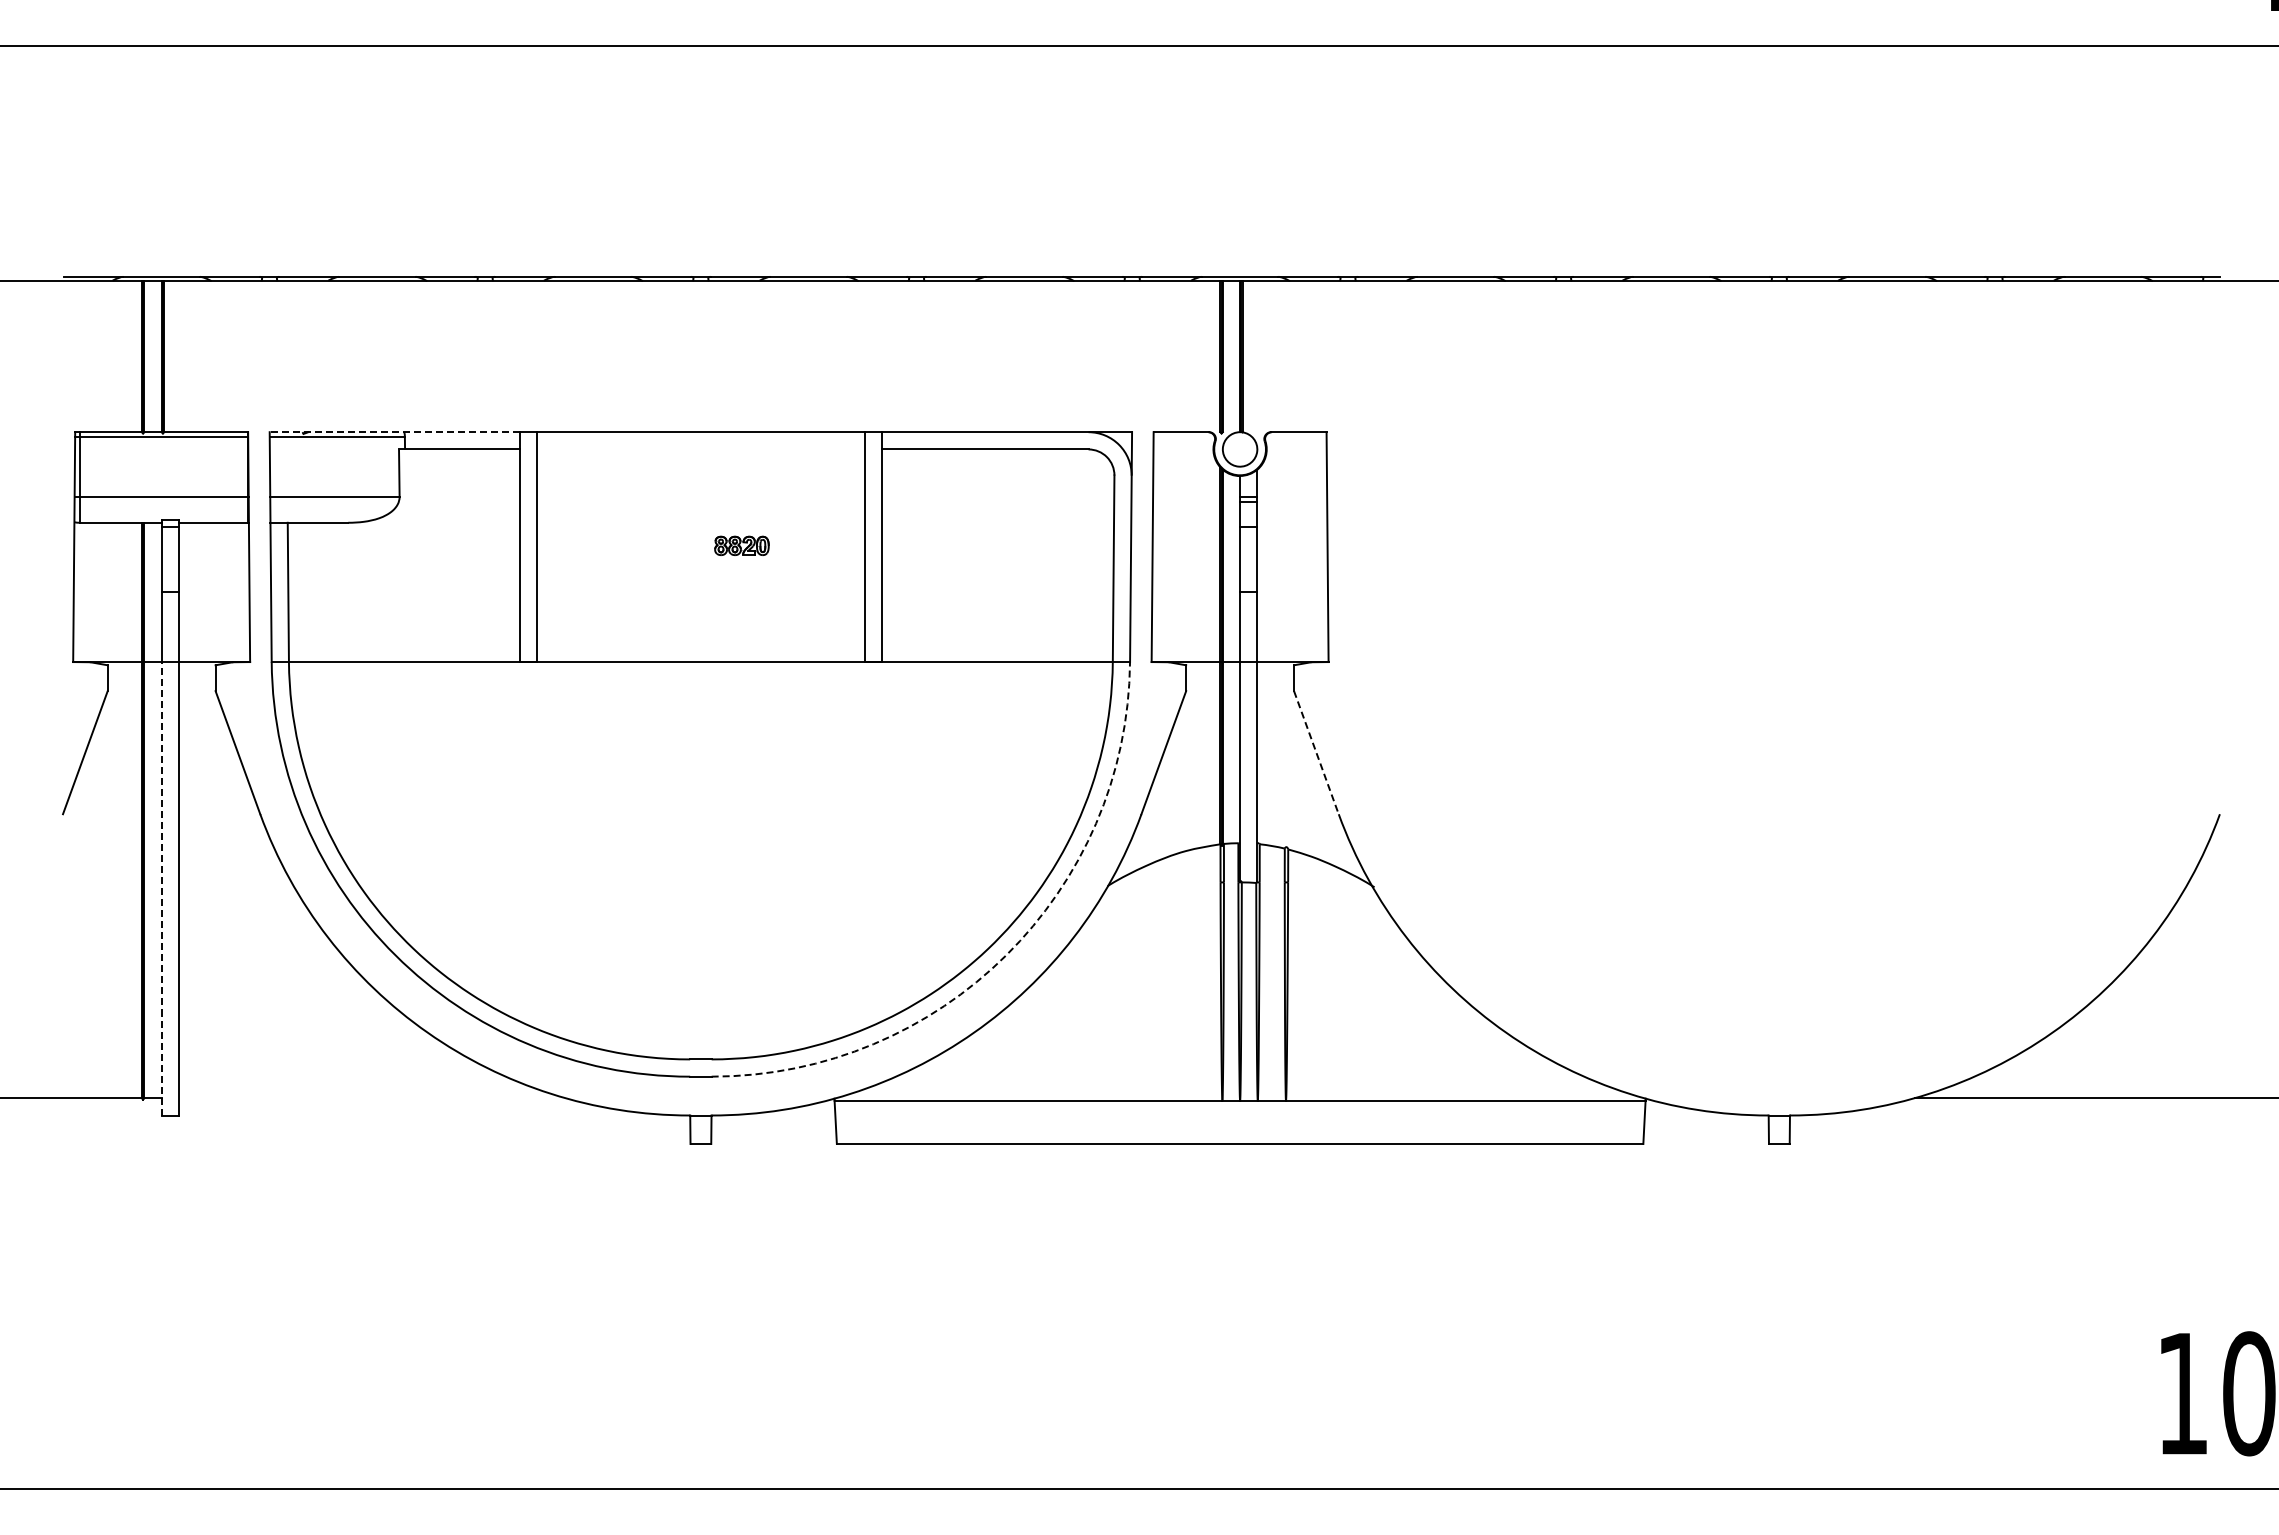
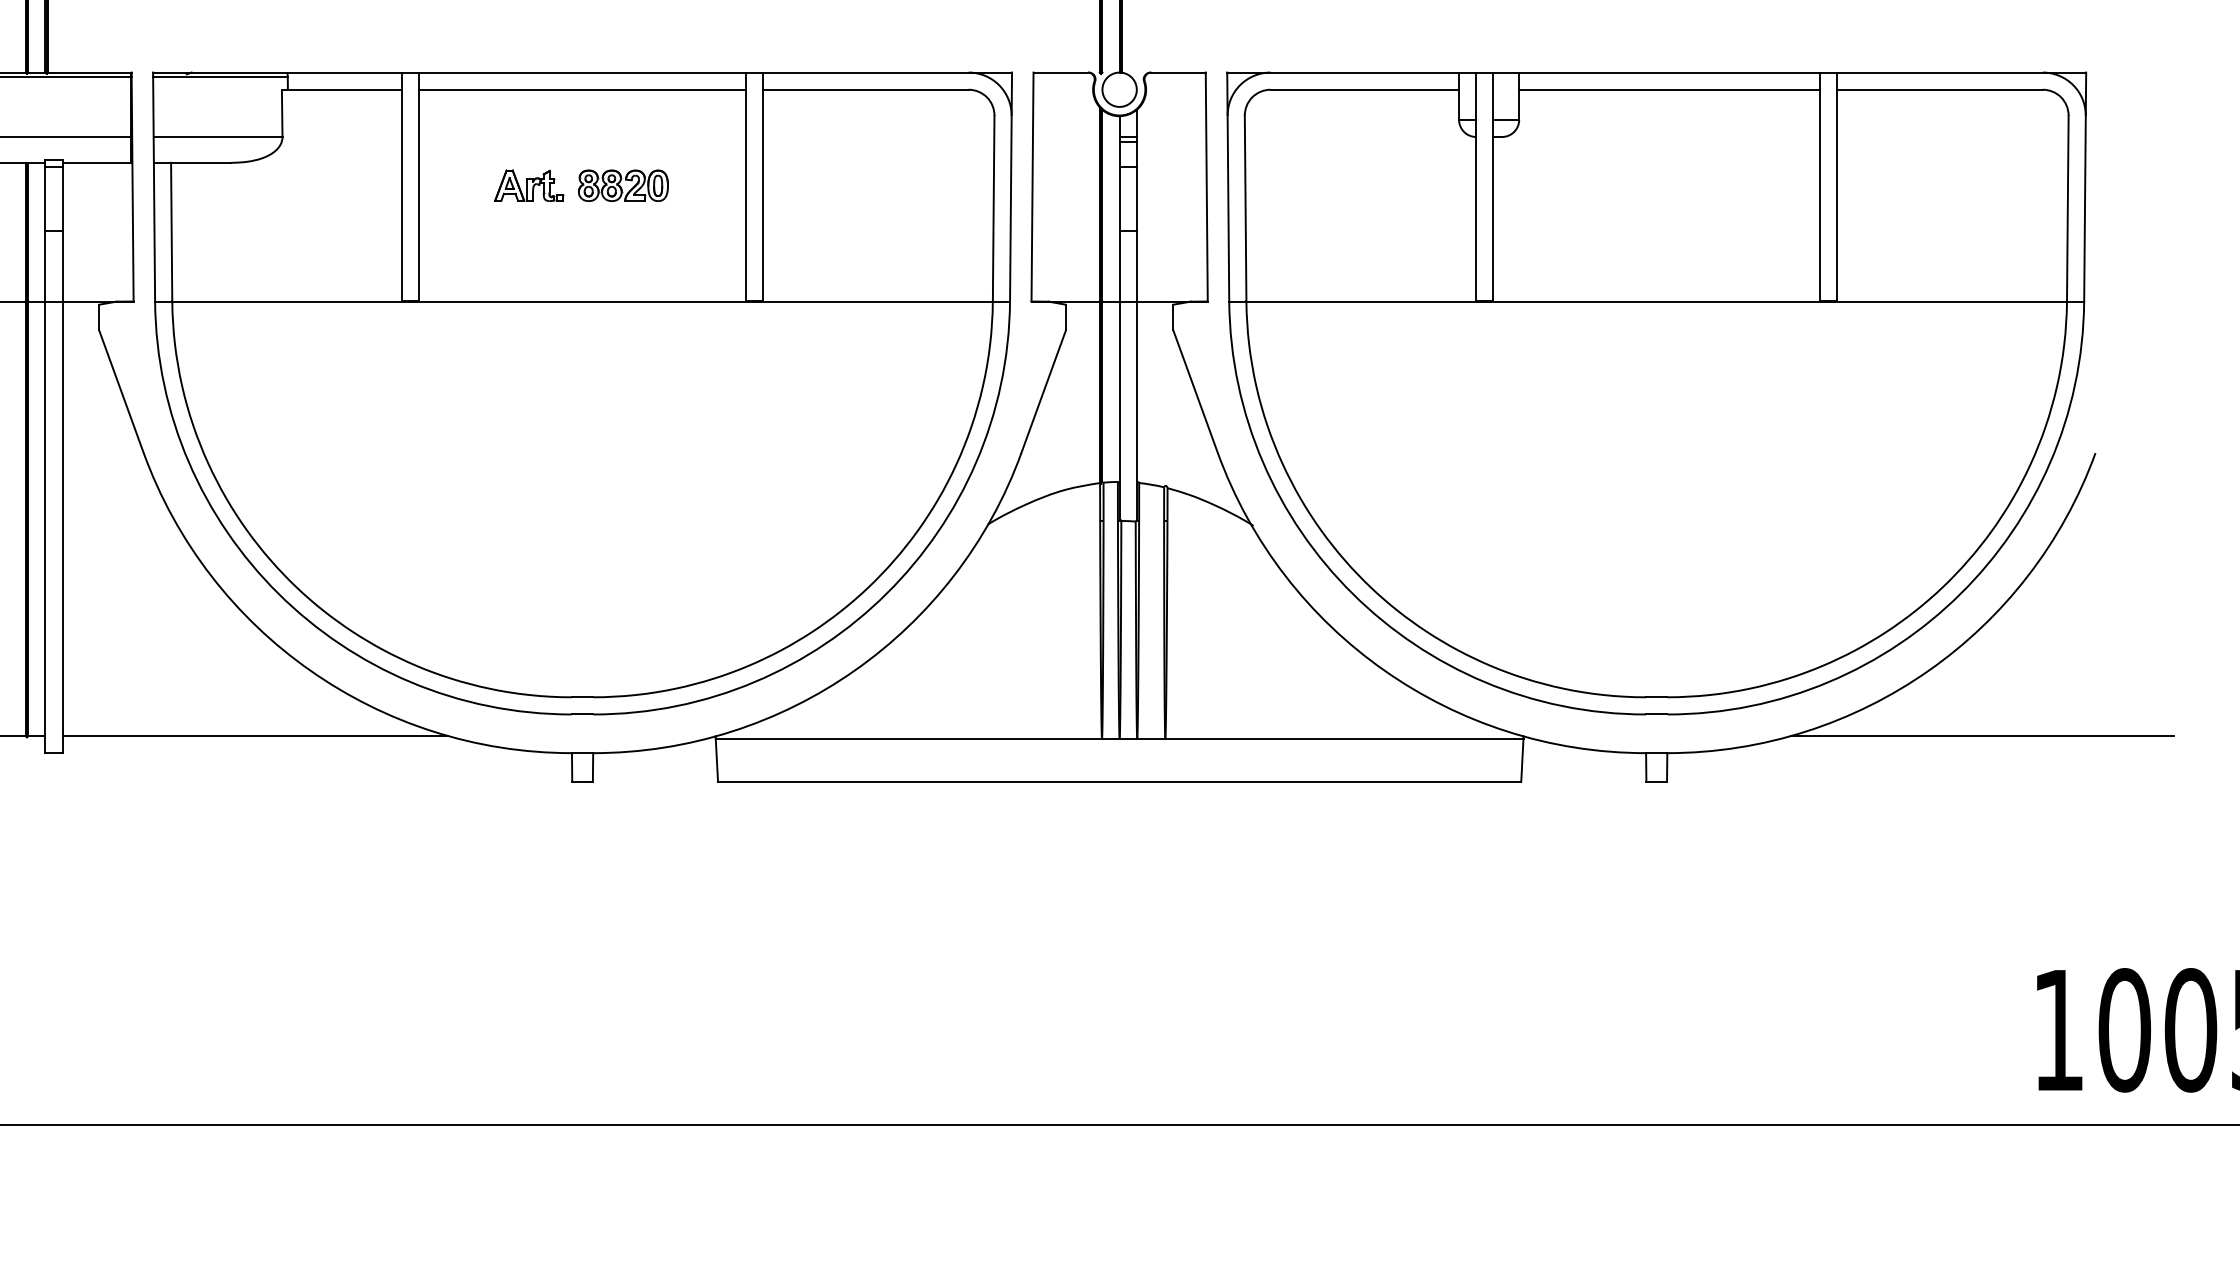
line: (394, 432) -> (277, 72), dashed -> solid
line: (700, 449) -> (582, 89), added
part: (647, 545) -> (529, 185), added
part: (741, 545) -> (623, 185), size x1.67
line: (1316, 753) -> (1195, 392), dashed -> solid
part: (1779, 754) -> (1656, 393), added
line: (161, 888) -> (45, 527), dashed -> solid
arc: (1006, 955) -> (886, 593), dashed -> solid
line: (371, 1098) -> (254, 736), added

